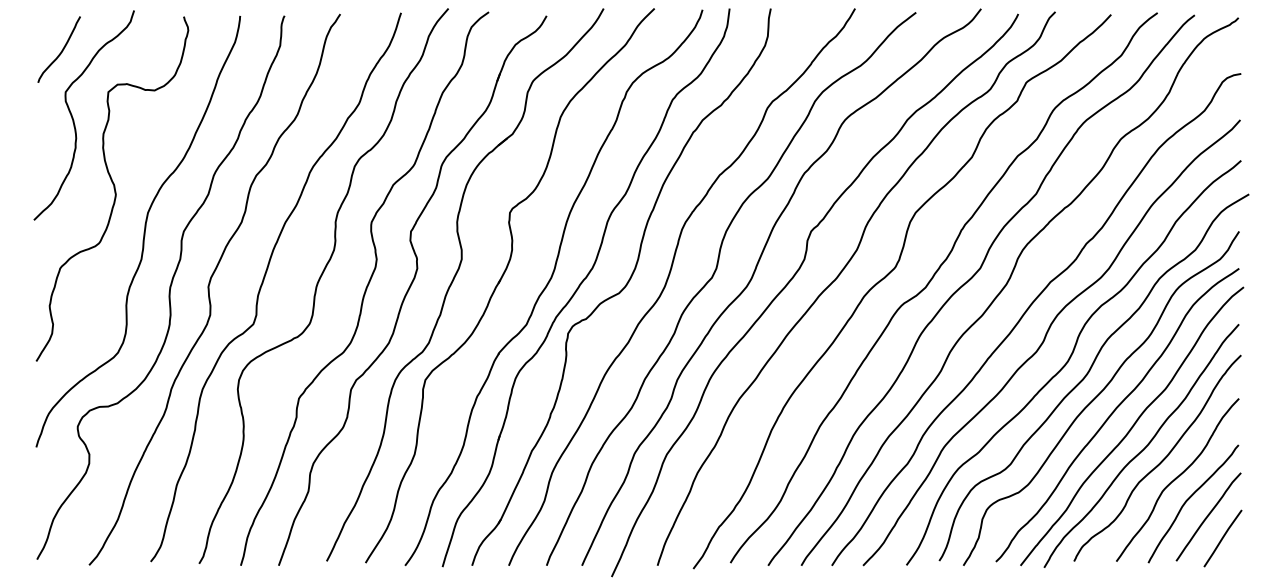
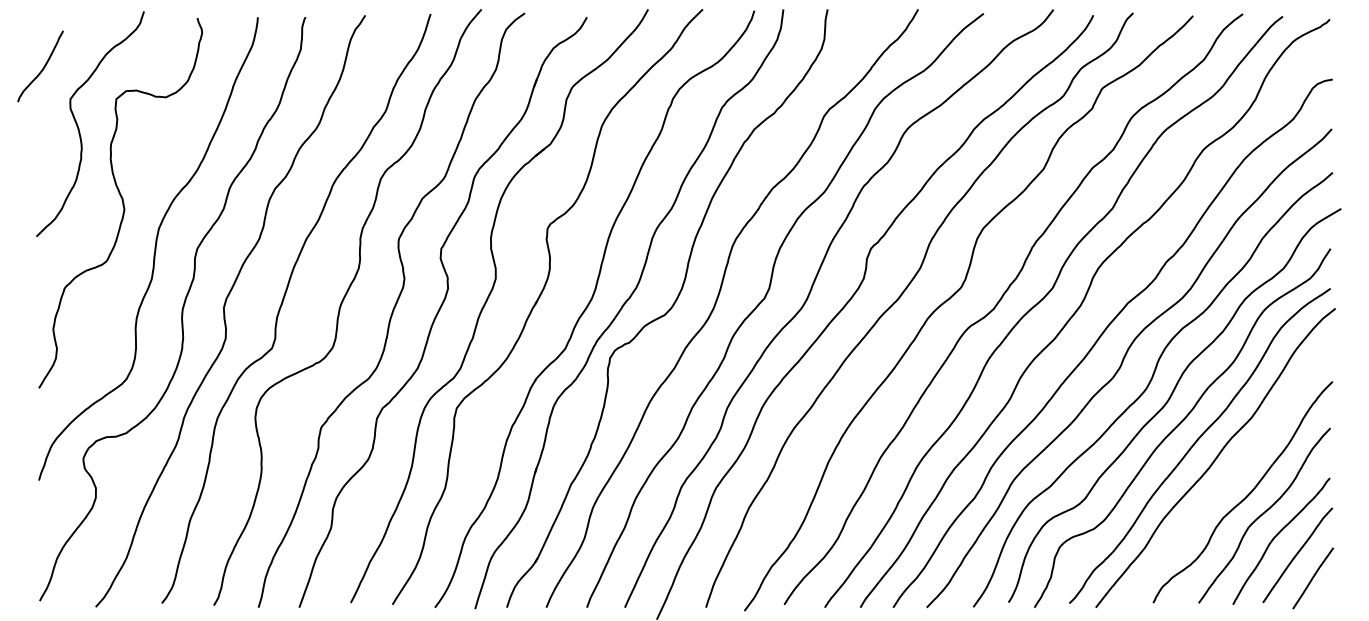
curve: (61, 51) -> (42, 68), moved
curve: (1144, 447) -> (1228, 480), removed

